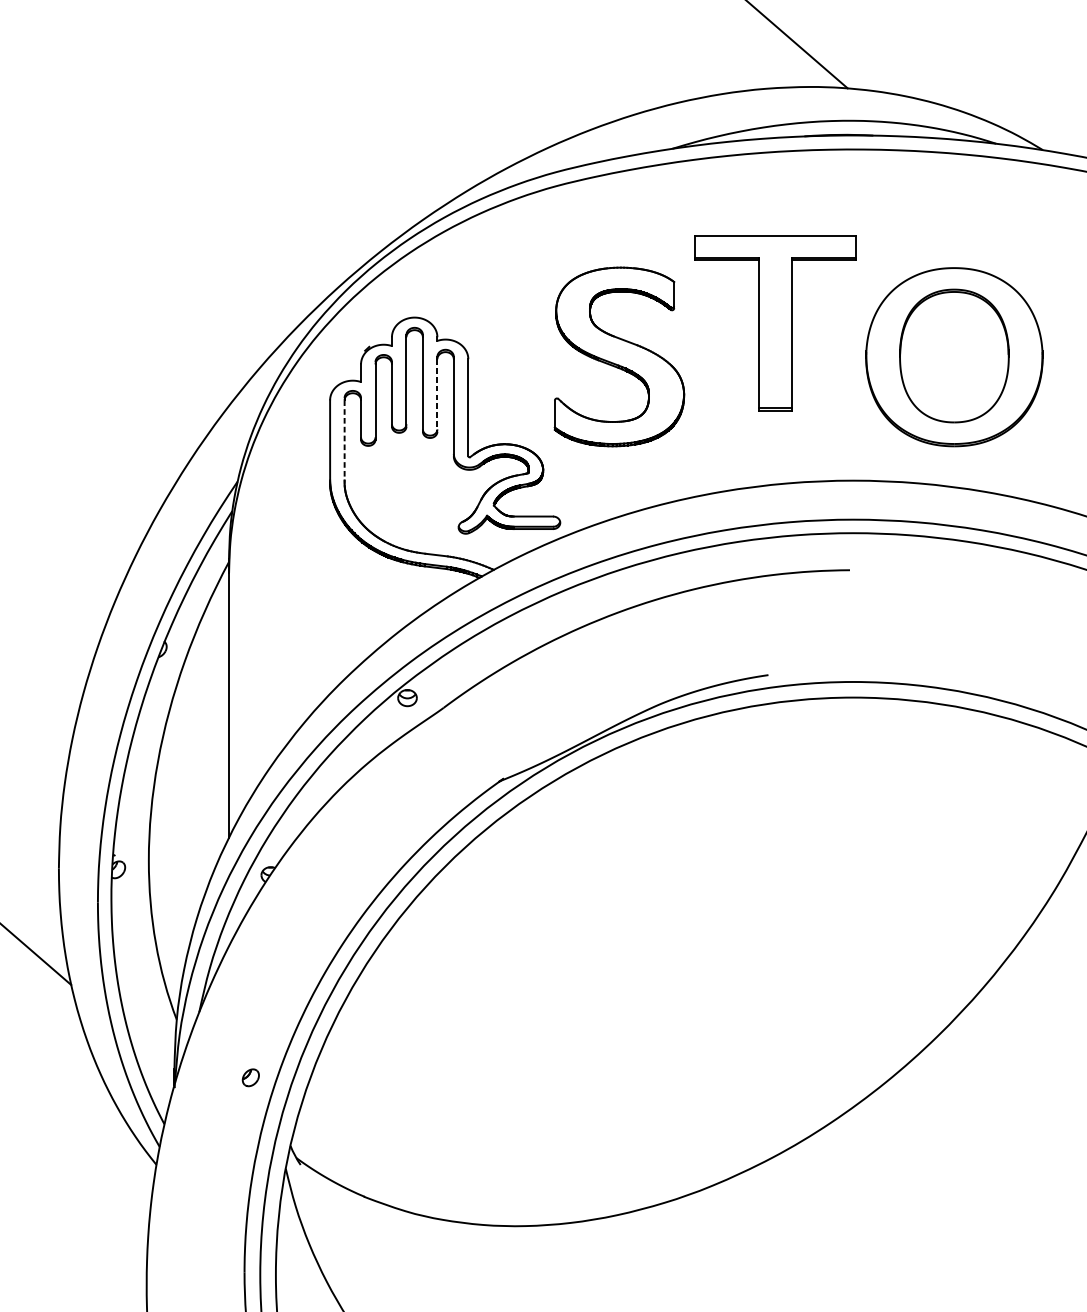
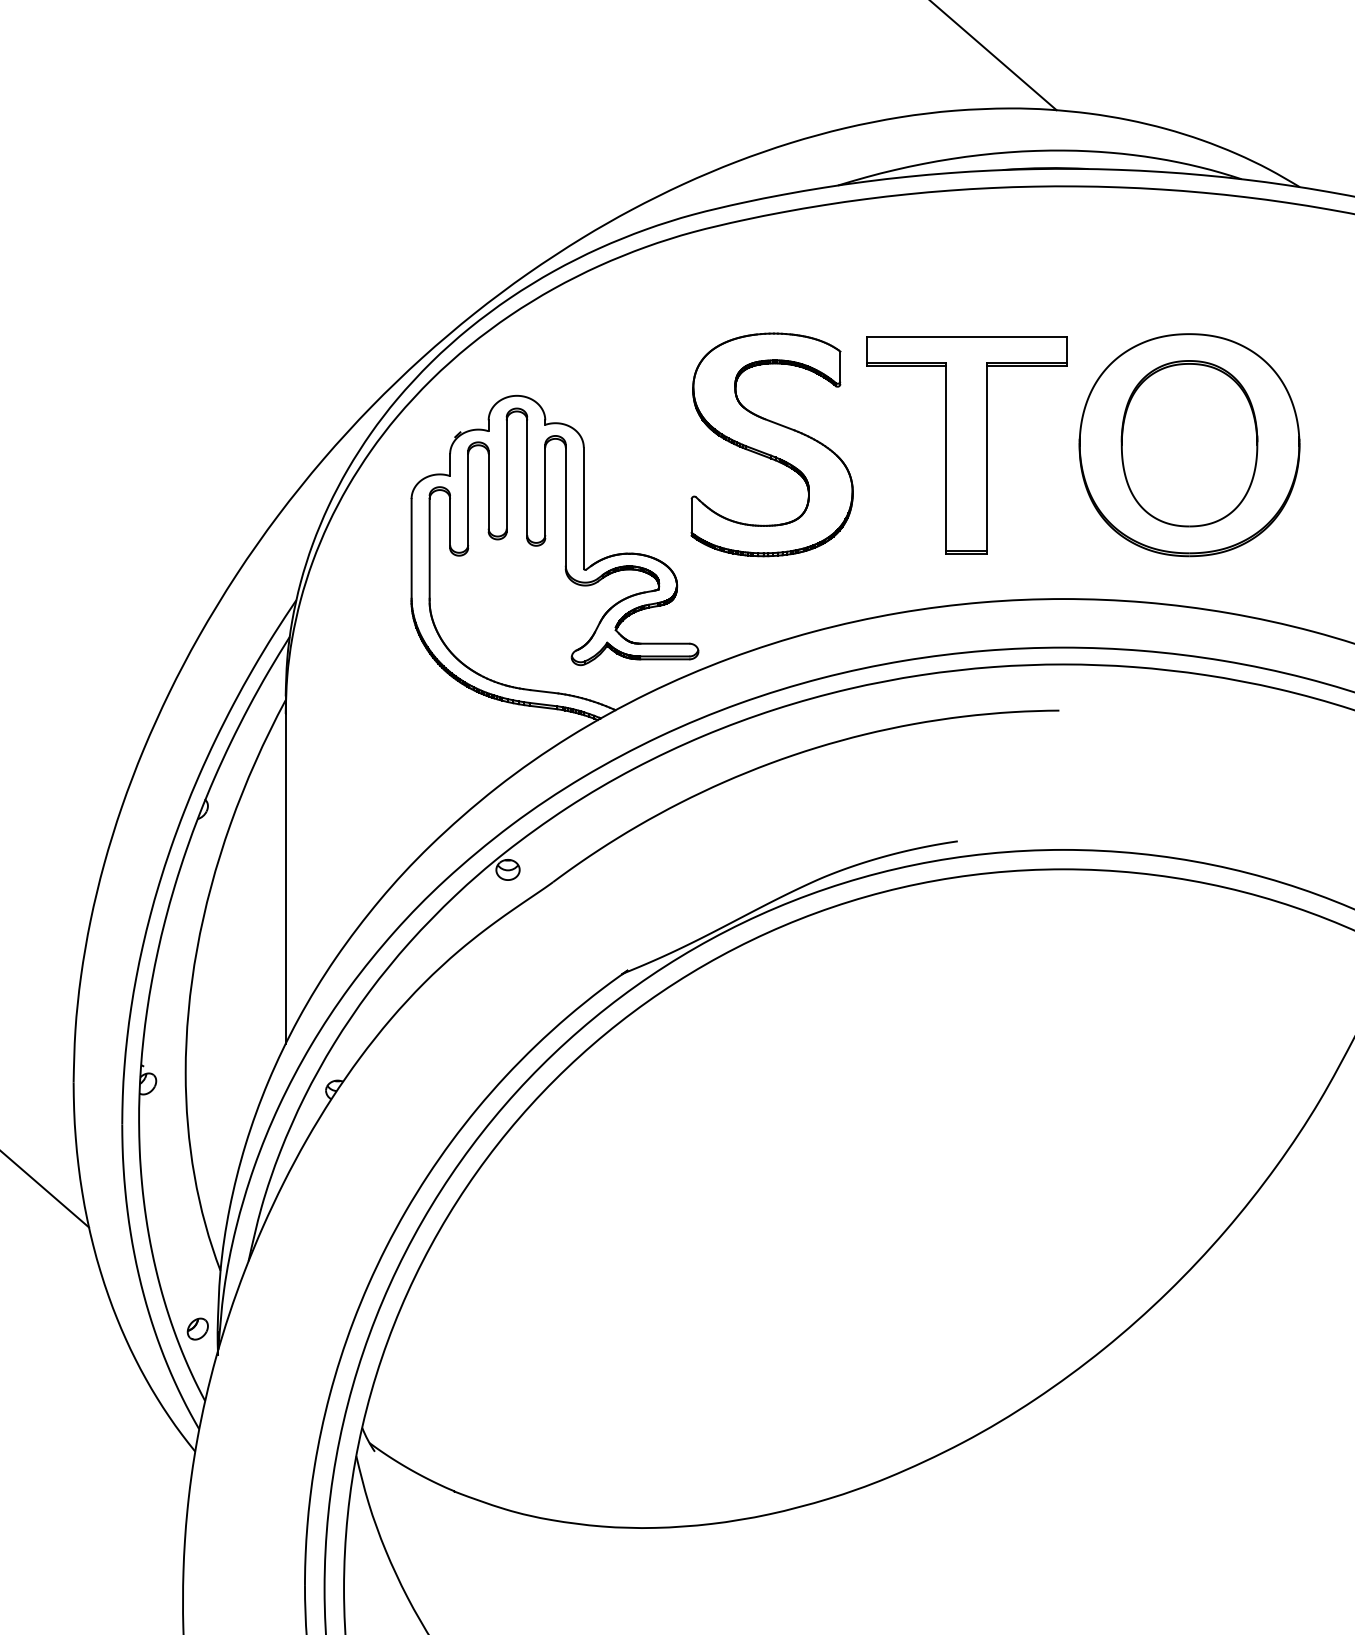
part: (775, 323) -> (966, 445), moved
line: (437, 395) -> (545, 493), dashed -> solid
line: (344, 442) -> (429, 551), dashed -> solid
part: (250, 1077) -> (197, 1328), moved

